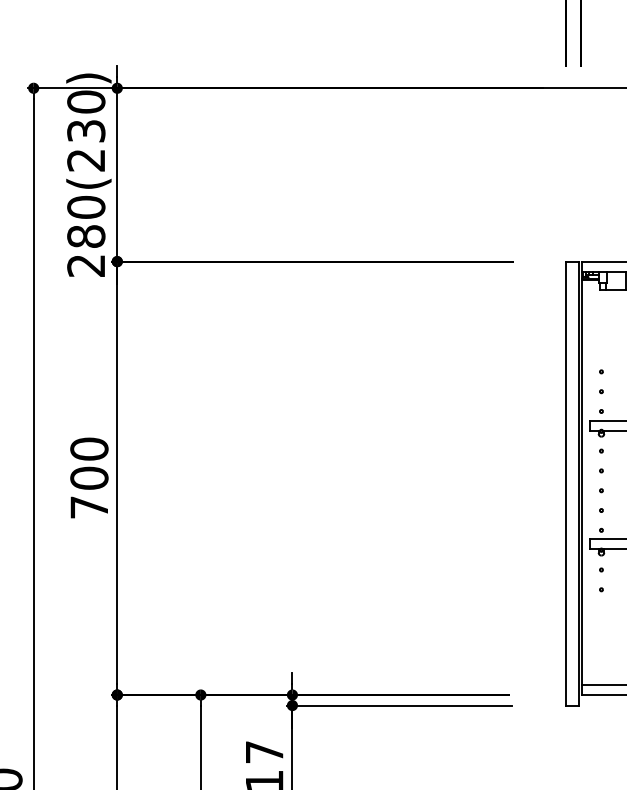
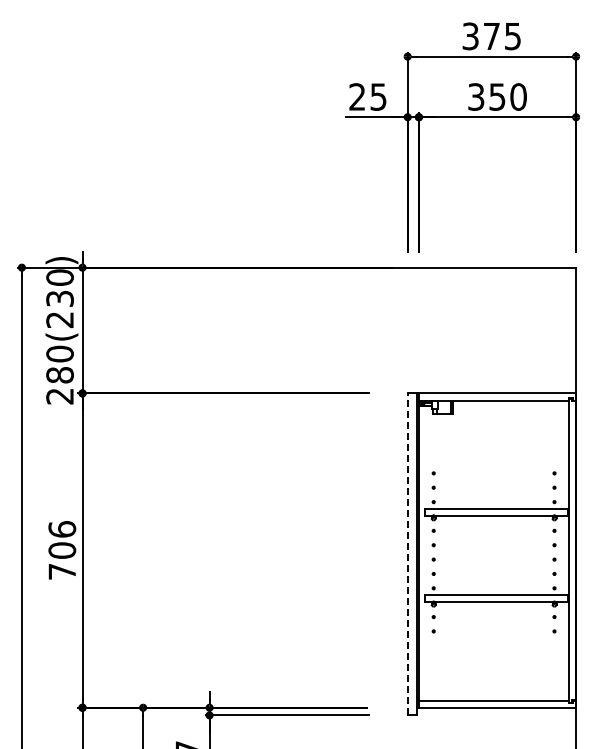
text: (89, 449) -> (62, 529), 700 -> 706
line: (565, 483) -> (407, 554), solid -> dashed

